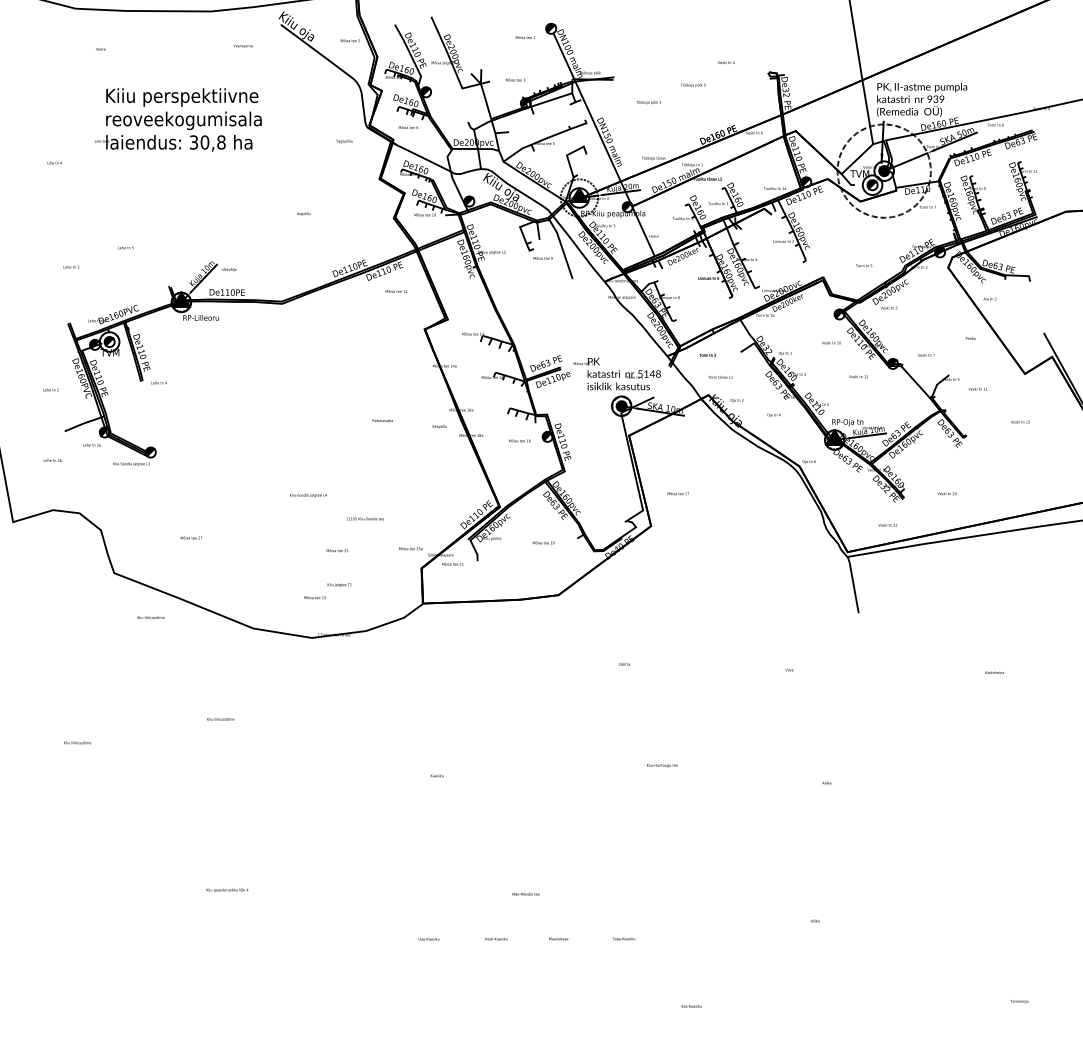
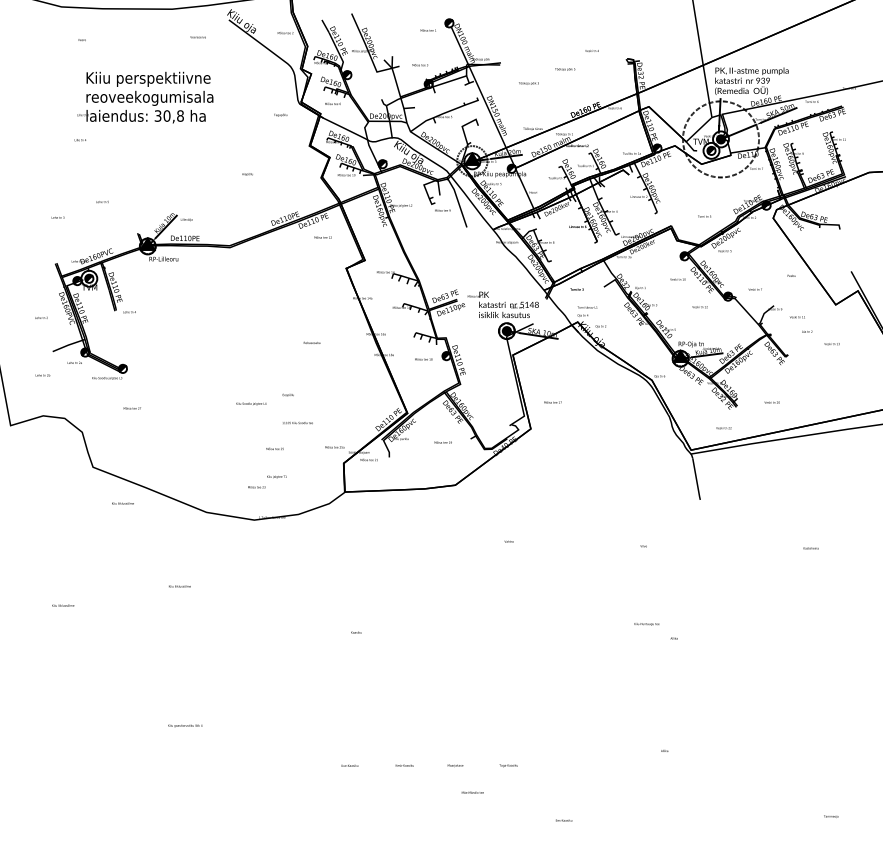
text: (54, 162) -> (80, 139), moved
text: (989, 298) -> (806, 331), moved
text: (773, 414) -> (582, 315), moved
text: (439, 426) -> (288, 394), moved
text: (190, 537) -> (131, 408), moved
text: (662, 765) -> (647, 624), moved
text: (525, 893) -> (472, 792), moved

